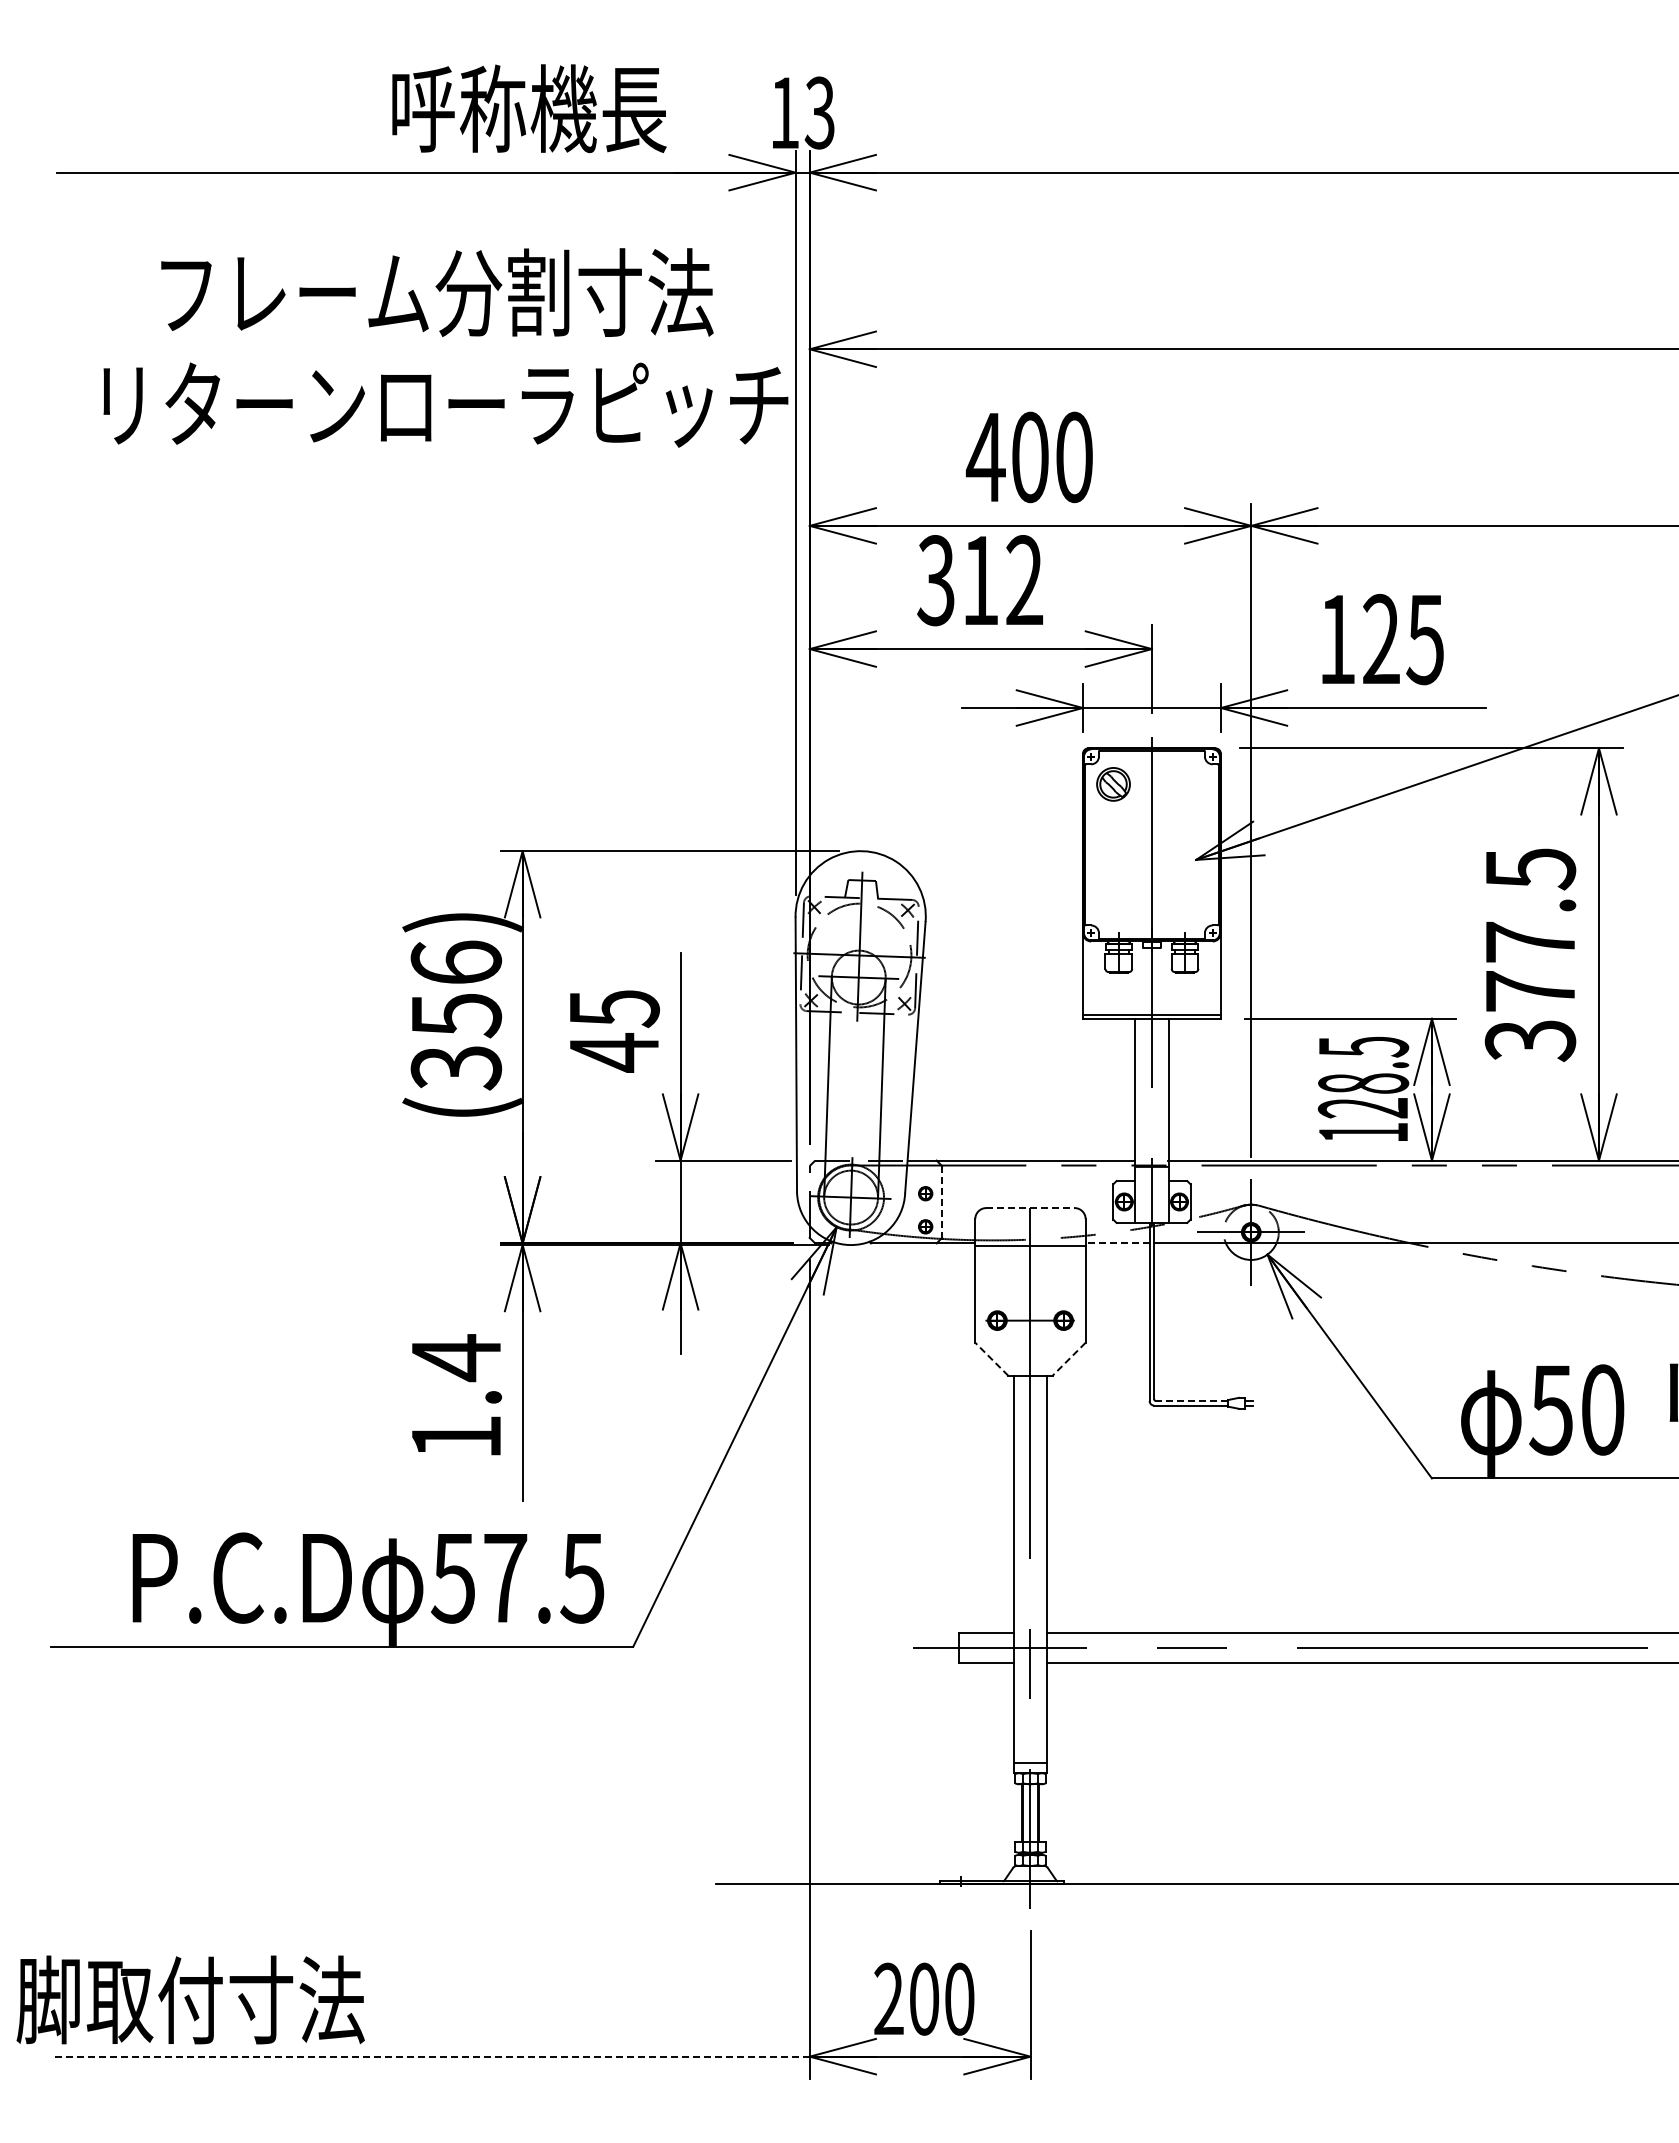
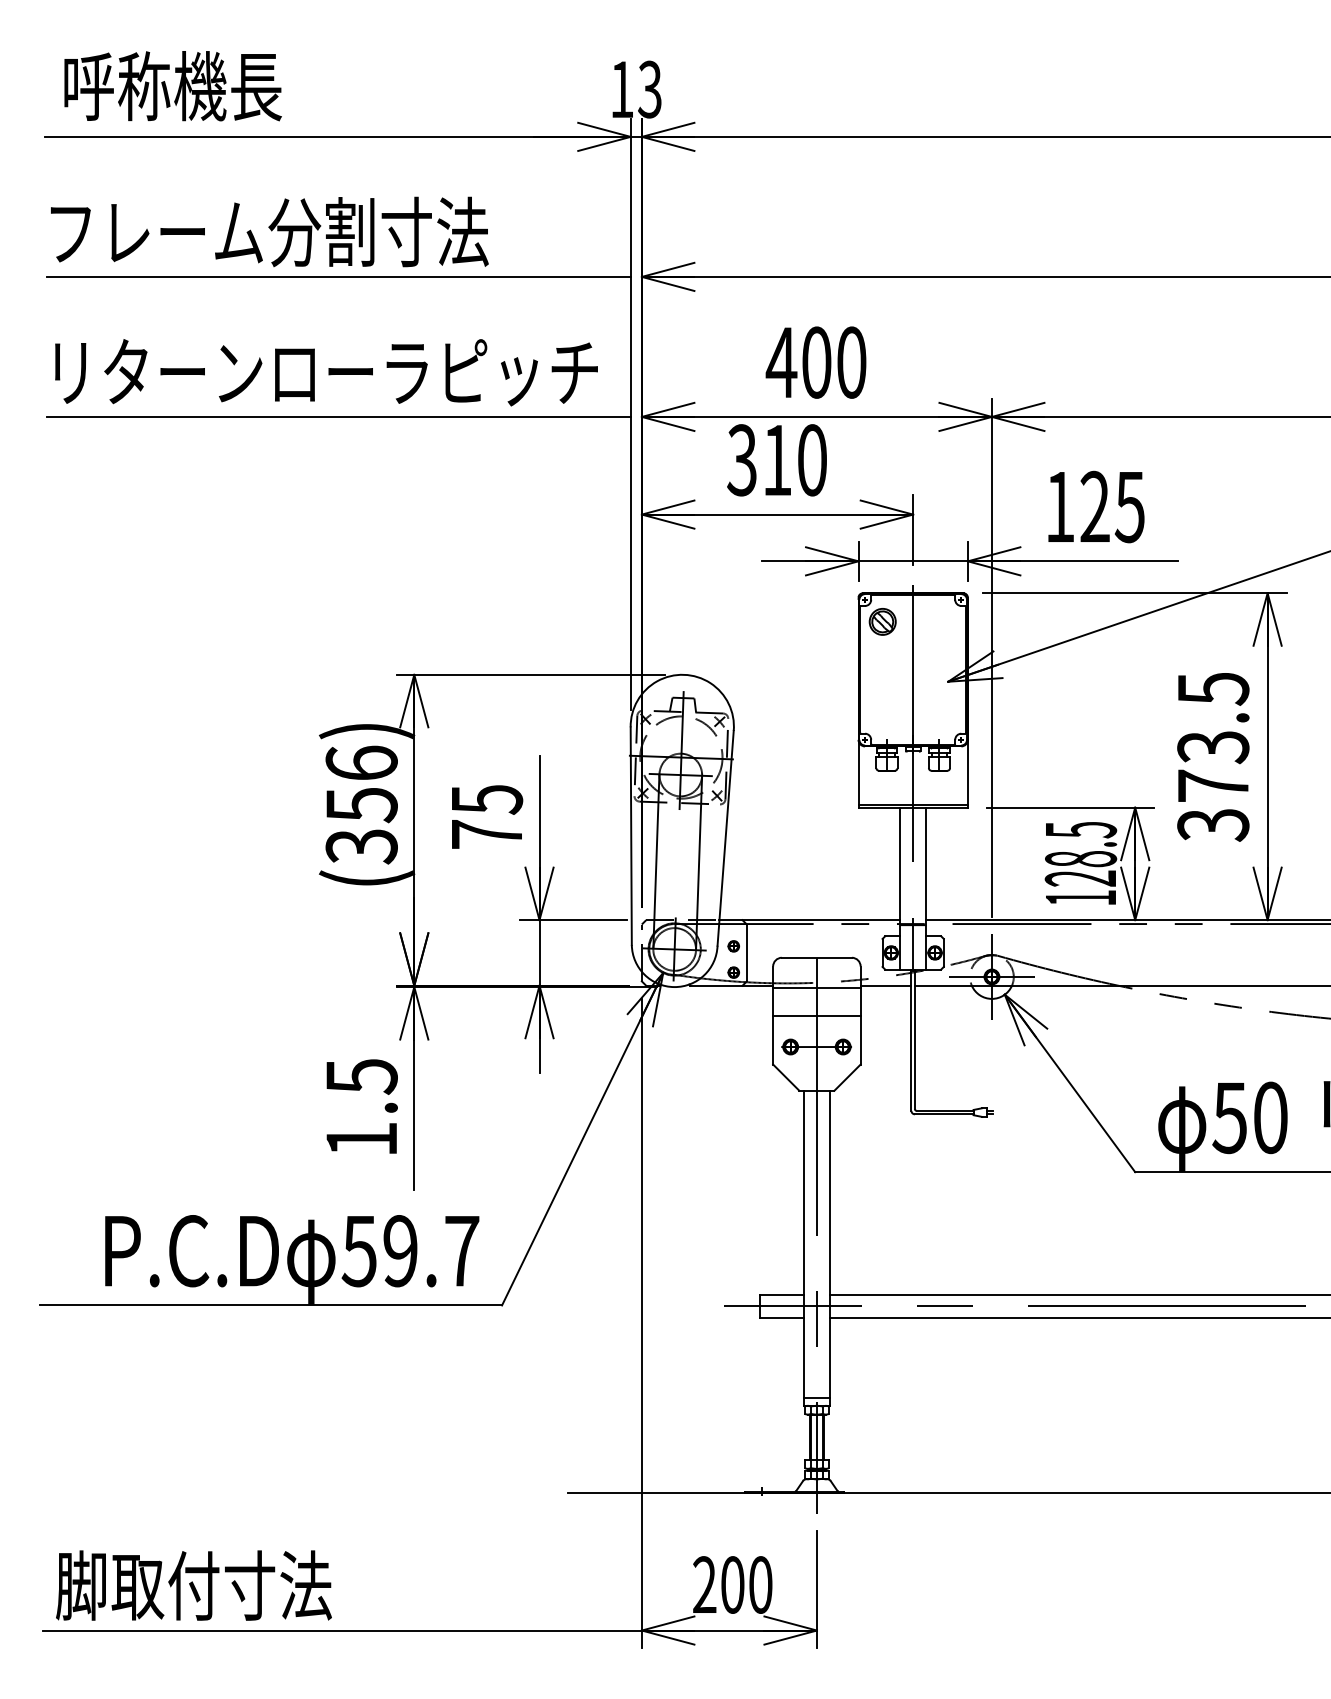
text: (529, 108) -> (173, 86), moved
text: (437, 292) -> (269, 231), moved
line: (427, 349) -> (338, 277), added
text: (445, 404) -> (326, 372), moved
line: (427, 525) -> (338, 416), added
text: (1024, 580) -> (812, 460), 312 -> 310
text: (1530, 942) -> (1213, 747), 377.5 -> 373.5
text: (614, 1052) -> (487, 834), 45 -> 75
line: (942, 1202) -> (747, 953), dashed -> solid
line: (1030, 1208) -> (816, 958), dashed -> solid
line: (1117, 1243) -> (885, 985), dashed -> solid
line: (1030, 1282) -> (816, 1016), added
text: (457, 1358) -> (362, 1077), 1.4 -> 1.5
line: (991, 1358) -> (786, 1077), dashed -> solid
line: (1068, 1359) -> (847, 1077), dashed -> solid
line: (1192, 1401) -> (945, 1111), dashed -> solid
text: (544, 1577) -> (431, 1250), 57.5 -> 59.7
text: (190, 1999) -> (193, 1585), moved
line: (431, 2056) -> (342, 1630), dashed -> solid

